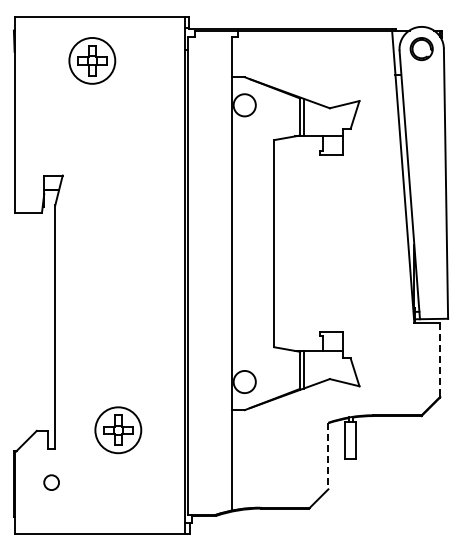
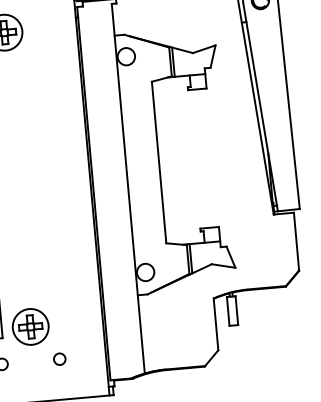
line: (440, 359) -> (296, 241), dashed -> solid
part: (118, 430) -> (30, 327), moved
line: (328, 456) -> (216, 324), dashed -> solid
circle: (125, 482) -> (59, 359), added

